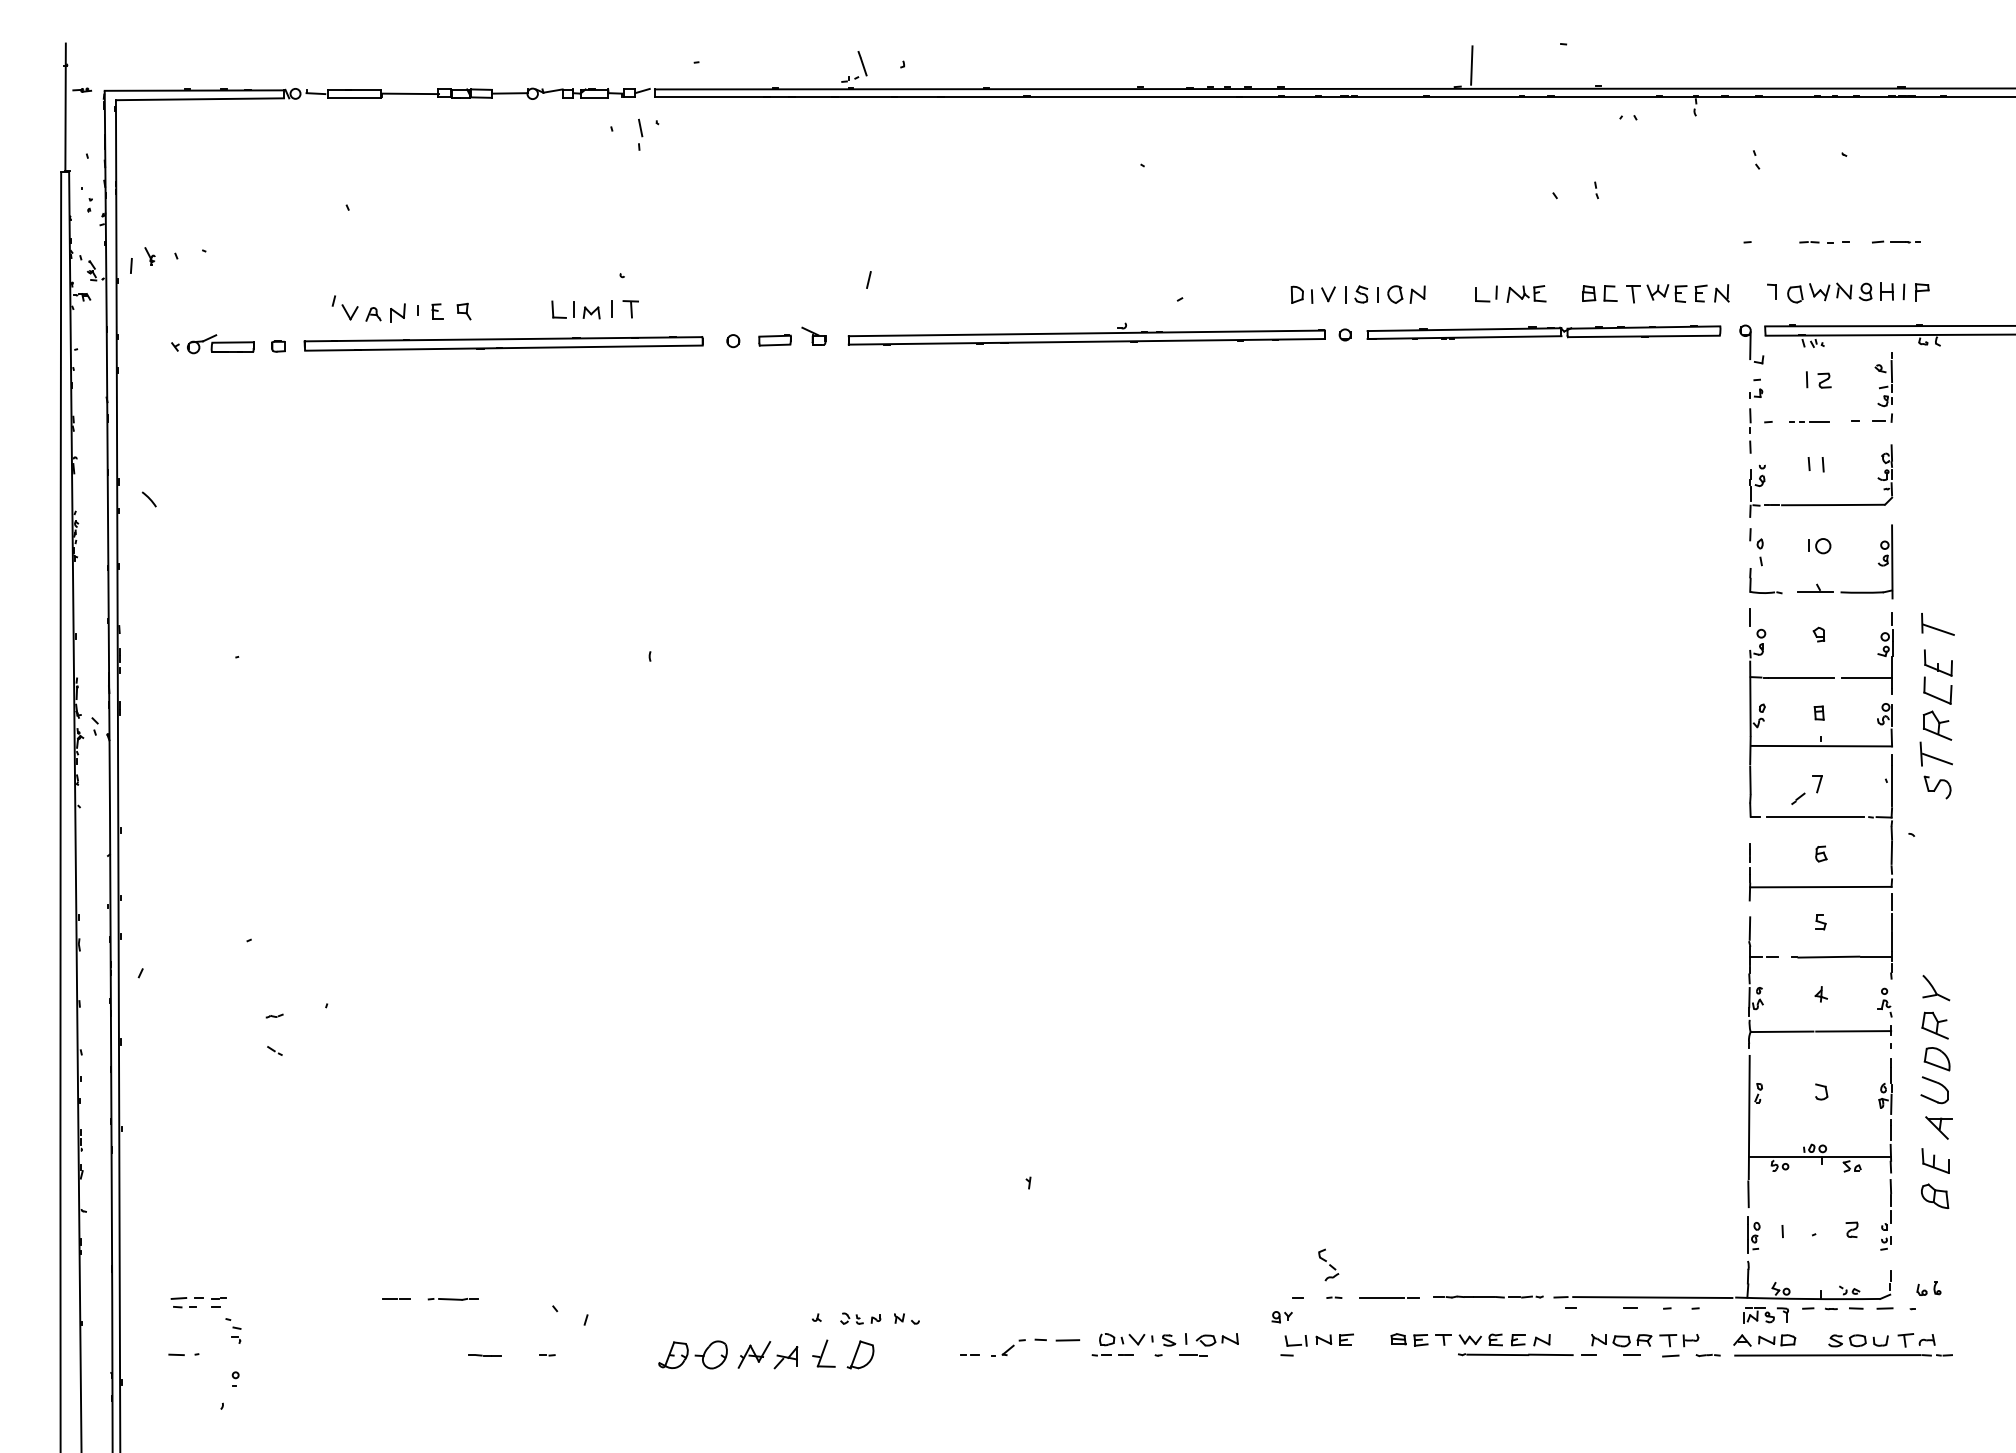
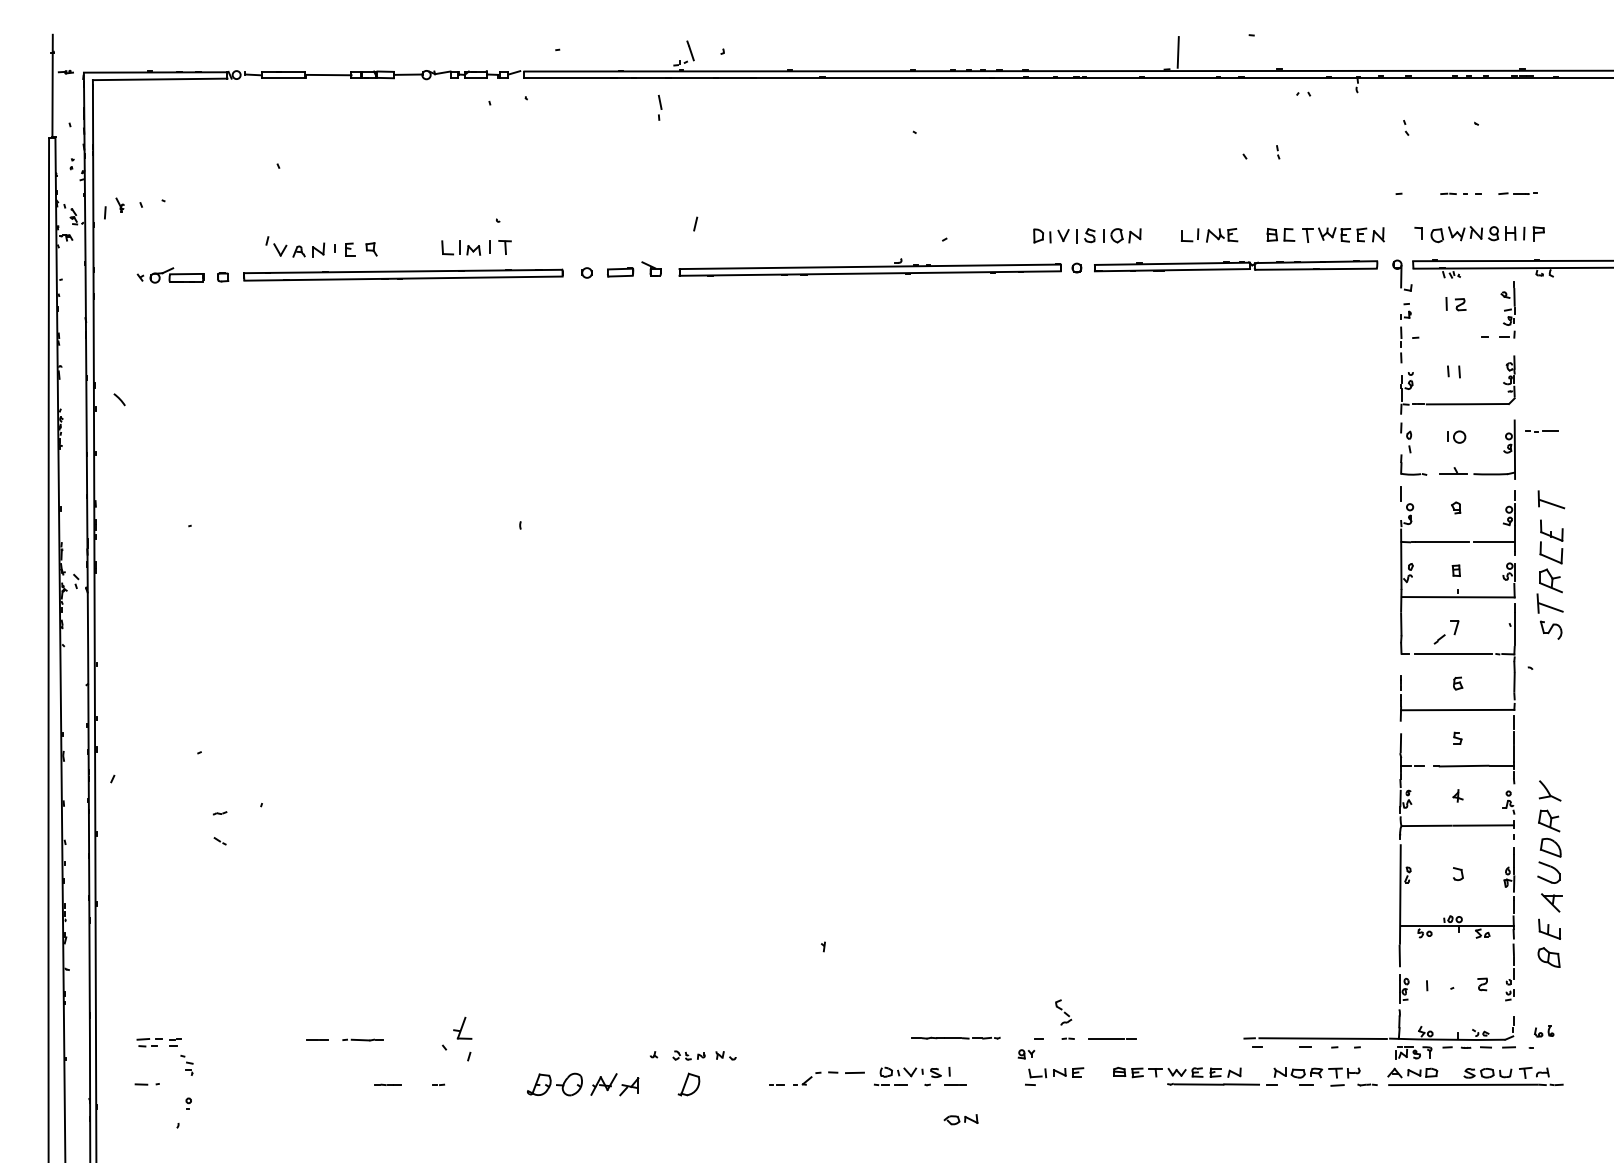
part: (640, 134) -> (660, 107), moved
line: (1809, 421) -> (1542, 431), moved
part: (1488, 1296) -> (956, 1037), moved
part: (1216, 1339) -> (960, 1119), moved
part: (823, 1353) -> (462, 1028), moved

